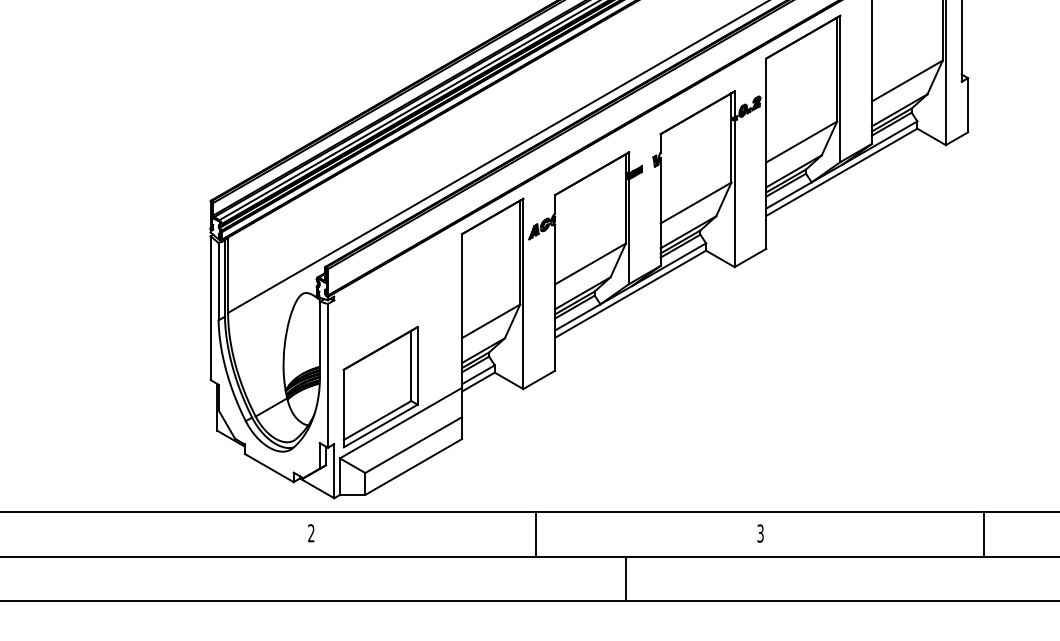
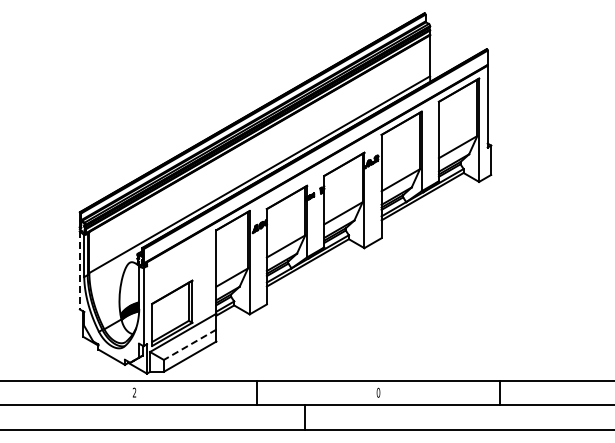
line: (209, 308) -> (79, 270), solid -> dashed
line: (412, 446) -> (189, 345), solid -> dashed
text: (760, 532) -> (378, 392), 3 -> 0

